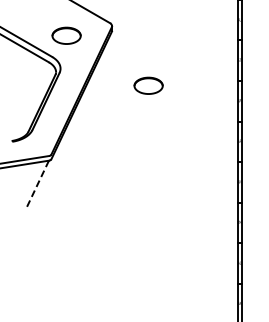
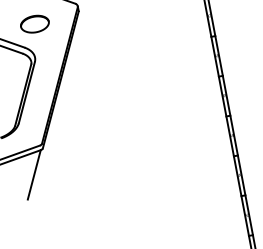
part: (148, 85) -> (124, 57), removed
line: (38, 183) -> (34, 174), dashed -> solid

